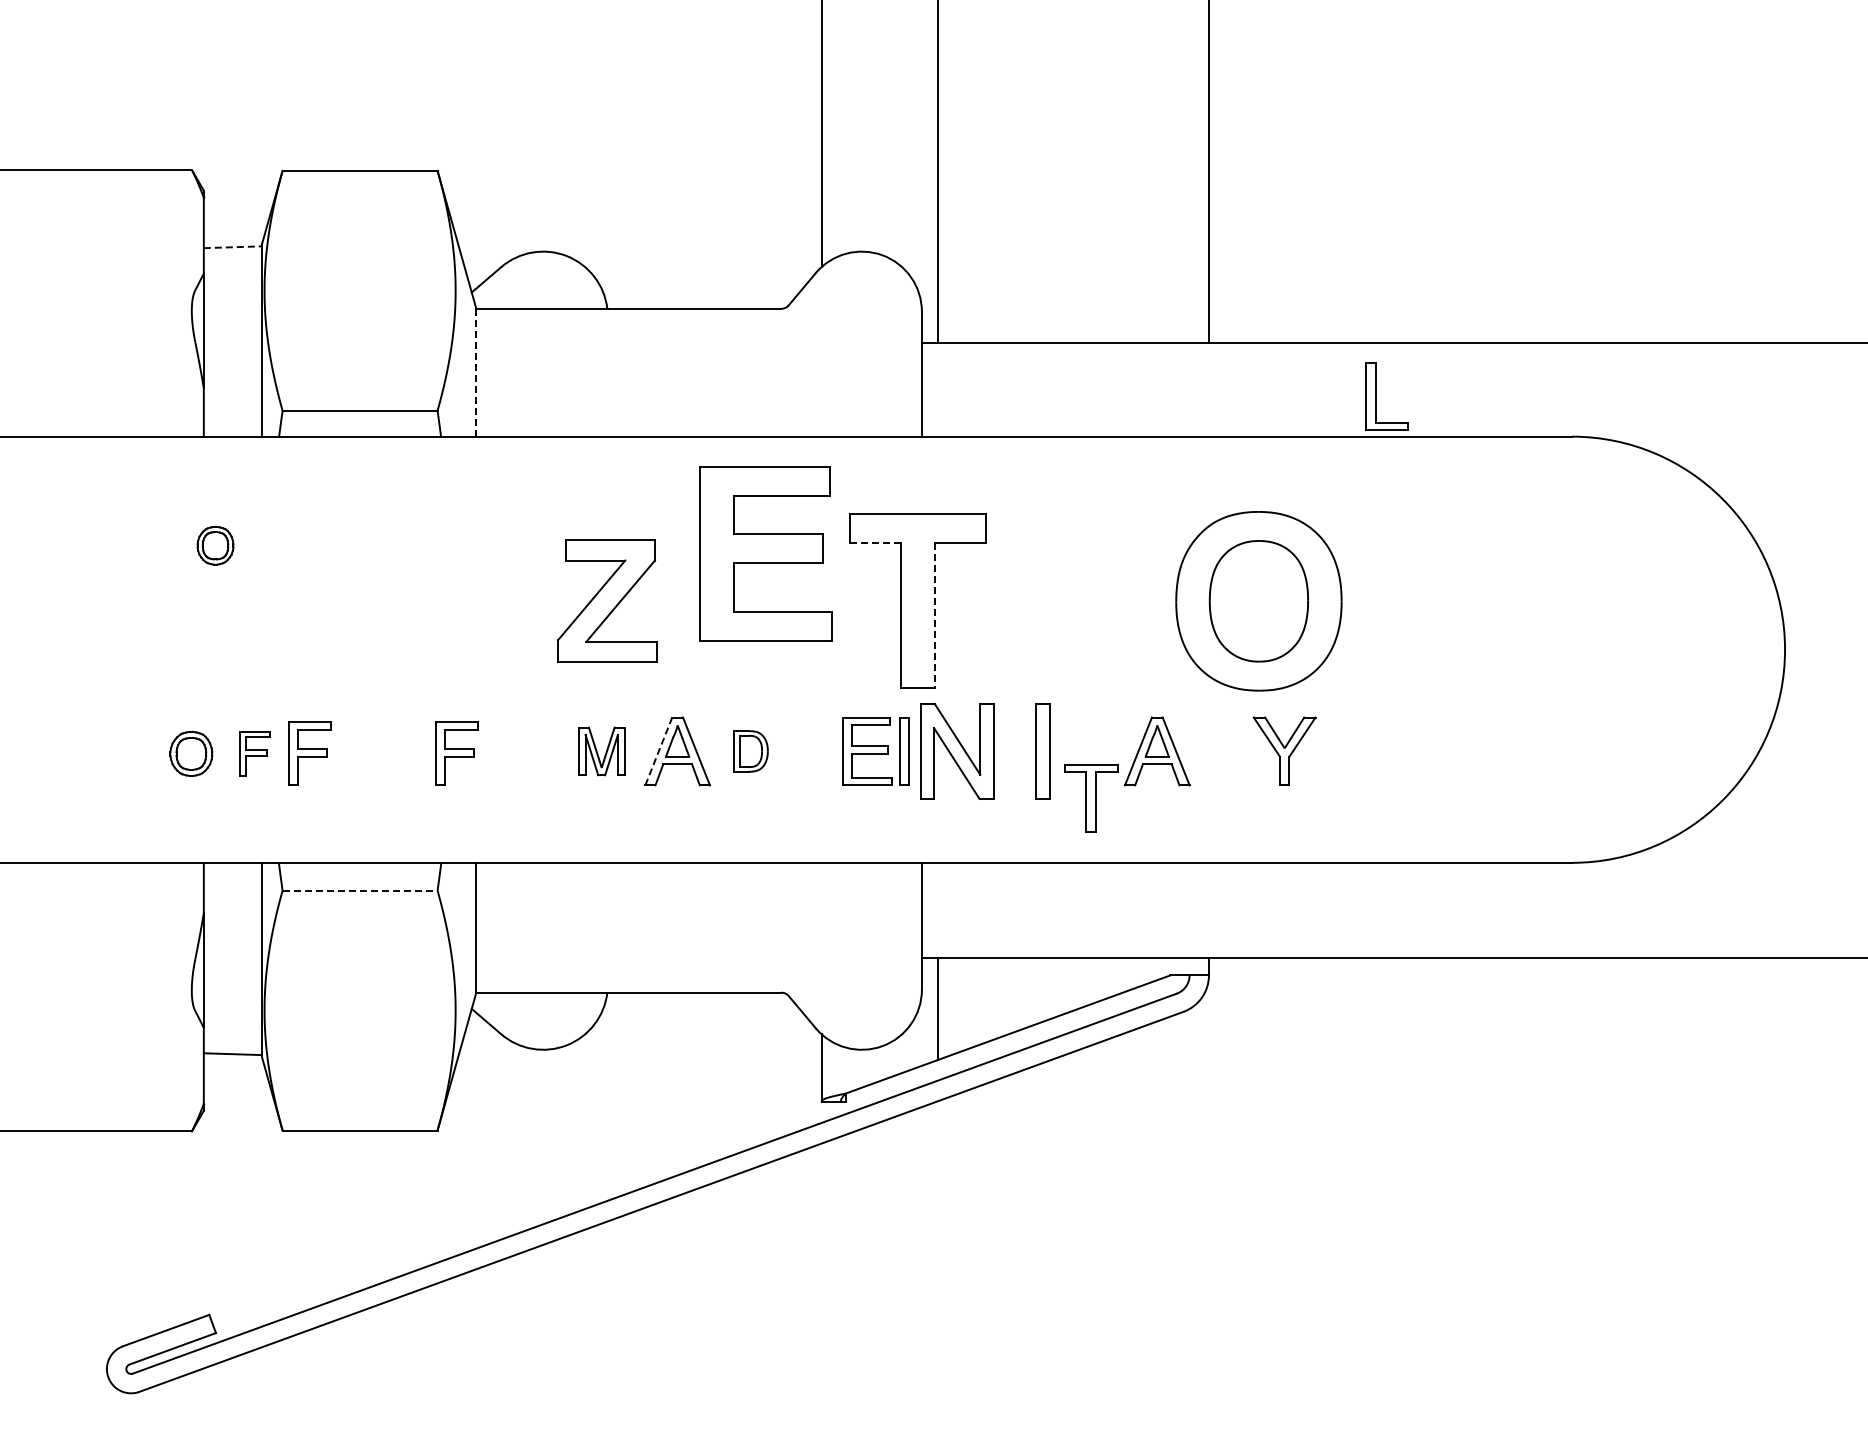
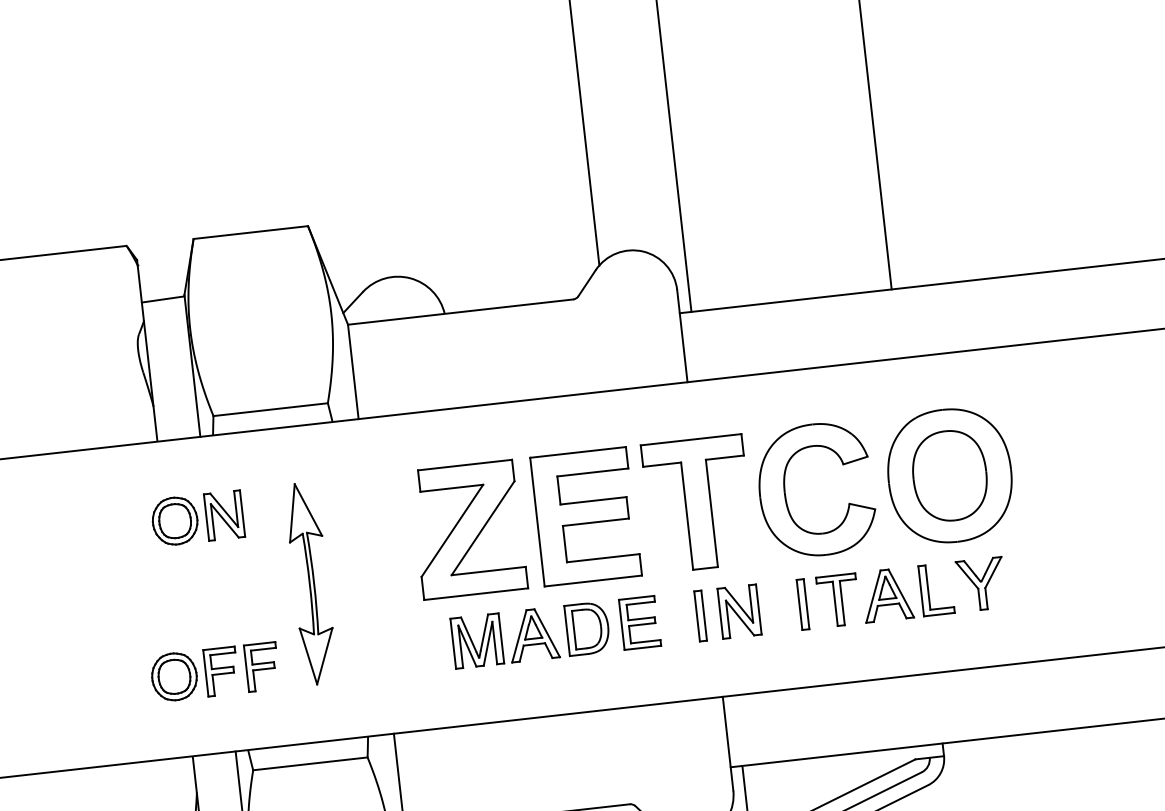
line: (233, 247) -> (163, 299), dashed -> solid
line: (476, 372) -> (353, 371), dashed -> solid
part: (1376, 396) -> (928, 590), moved
line: (875, 543) -> (662, 464), dashed -> solid
part: (215, 545) -> (175, 521), size x1.67
part: (282, 545) -> (224, 515), added
part: (765, 553) -> (585, 516), moved
part: (606, 600) -> (468, 529), size x1.43
part: (1036, 600) -> (785, 493), added
line: (934, 615) -> (711, 513), dashed -> solid
part: (388, 649) -> (311, 583), added
part: (601, 751) -> (477, 641), size x1.43
line: (658, 751) -> (519, 636), dashed -> solid
part: (750, 751) -> (587, 628), size x1.67
part: (867, 751) -> (640, 622), moved
part: (956, 751) -> (739, 611), size x0.71
part: (1042, 751) -> (802, 604), size x0.71
part: (191, 753) -> (174, 676), size x1.43
part: (254, 753) -> (221, 671), size x1.43
part: (456, 753) -> (370, 654), removed
part: (1091, 798) -> (838, 600), moved
line: (360, 890) -> (310, 763), dashed -> solid

